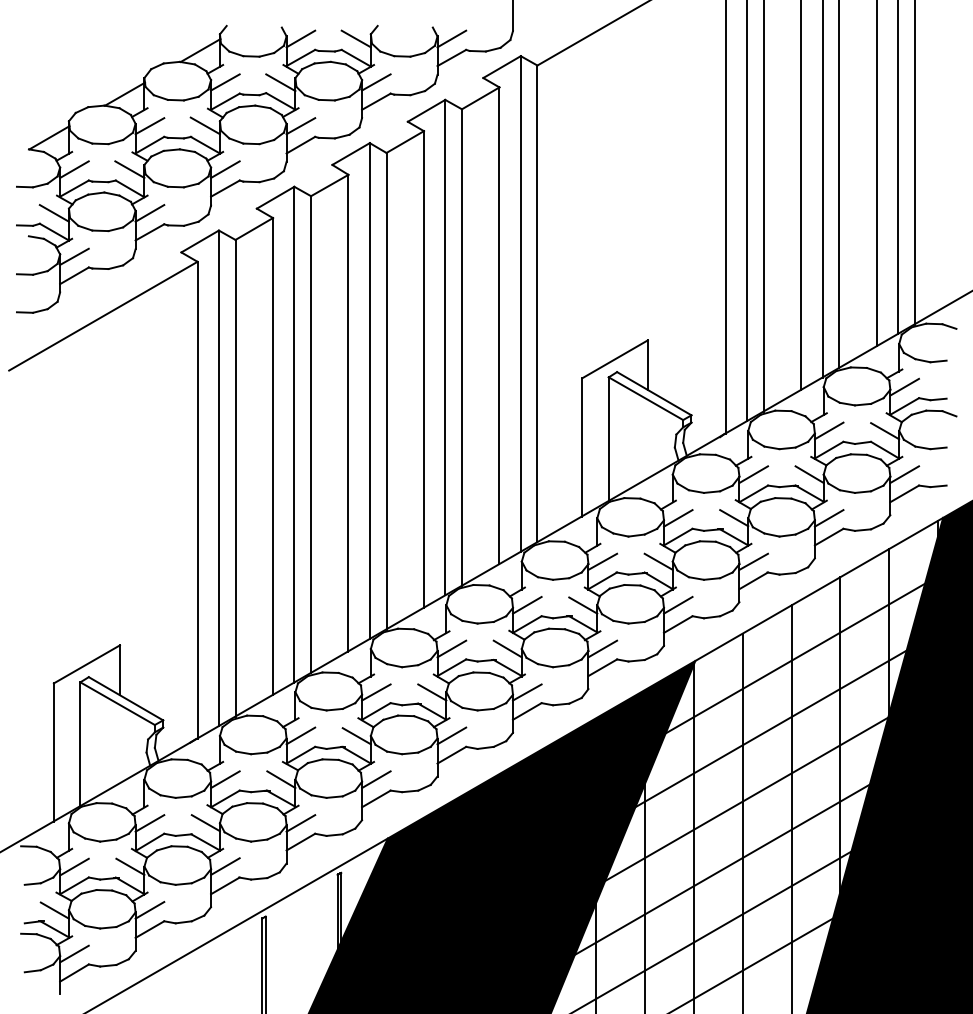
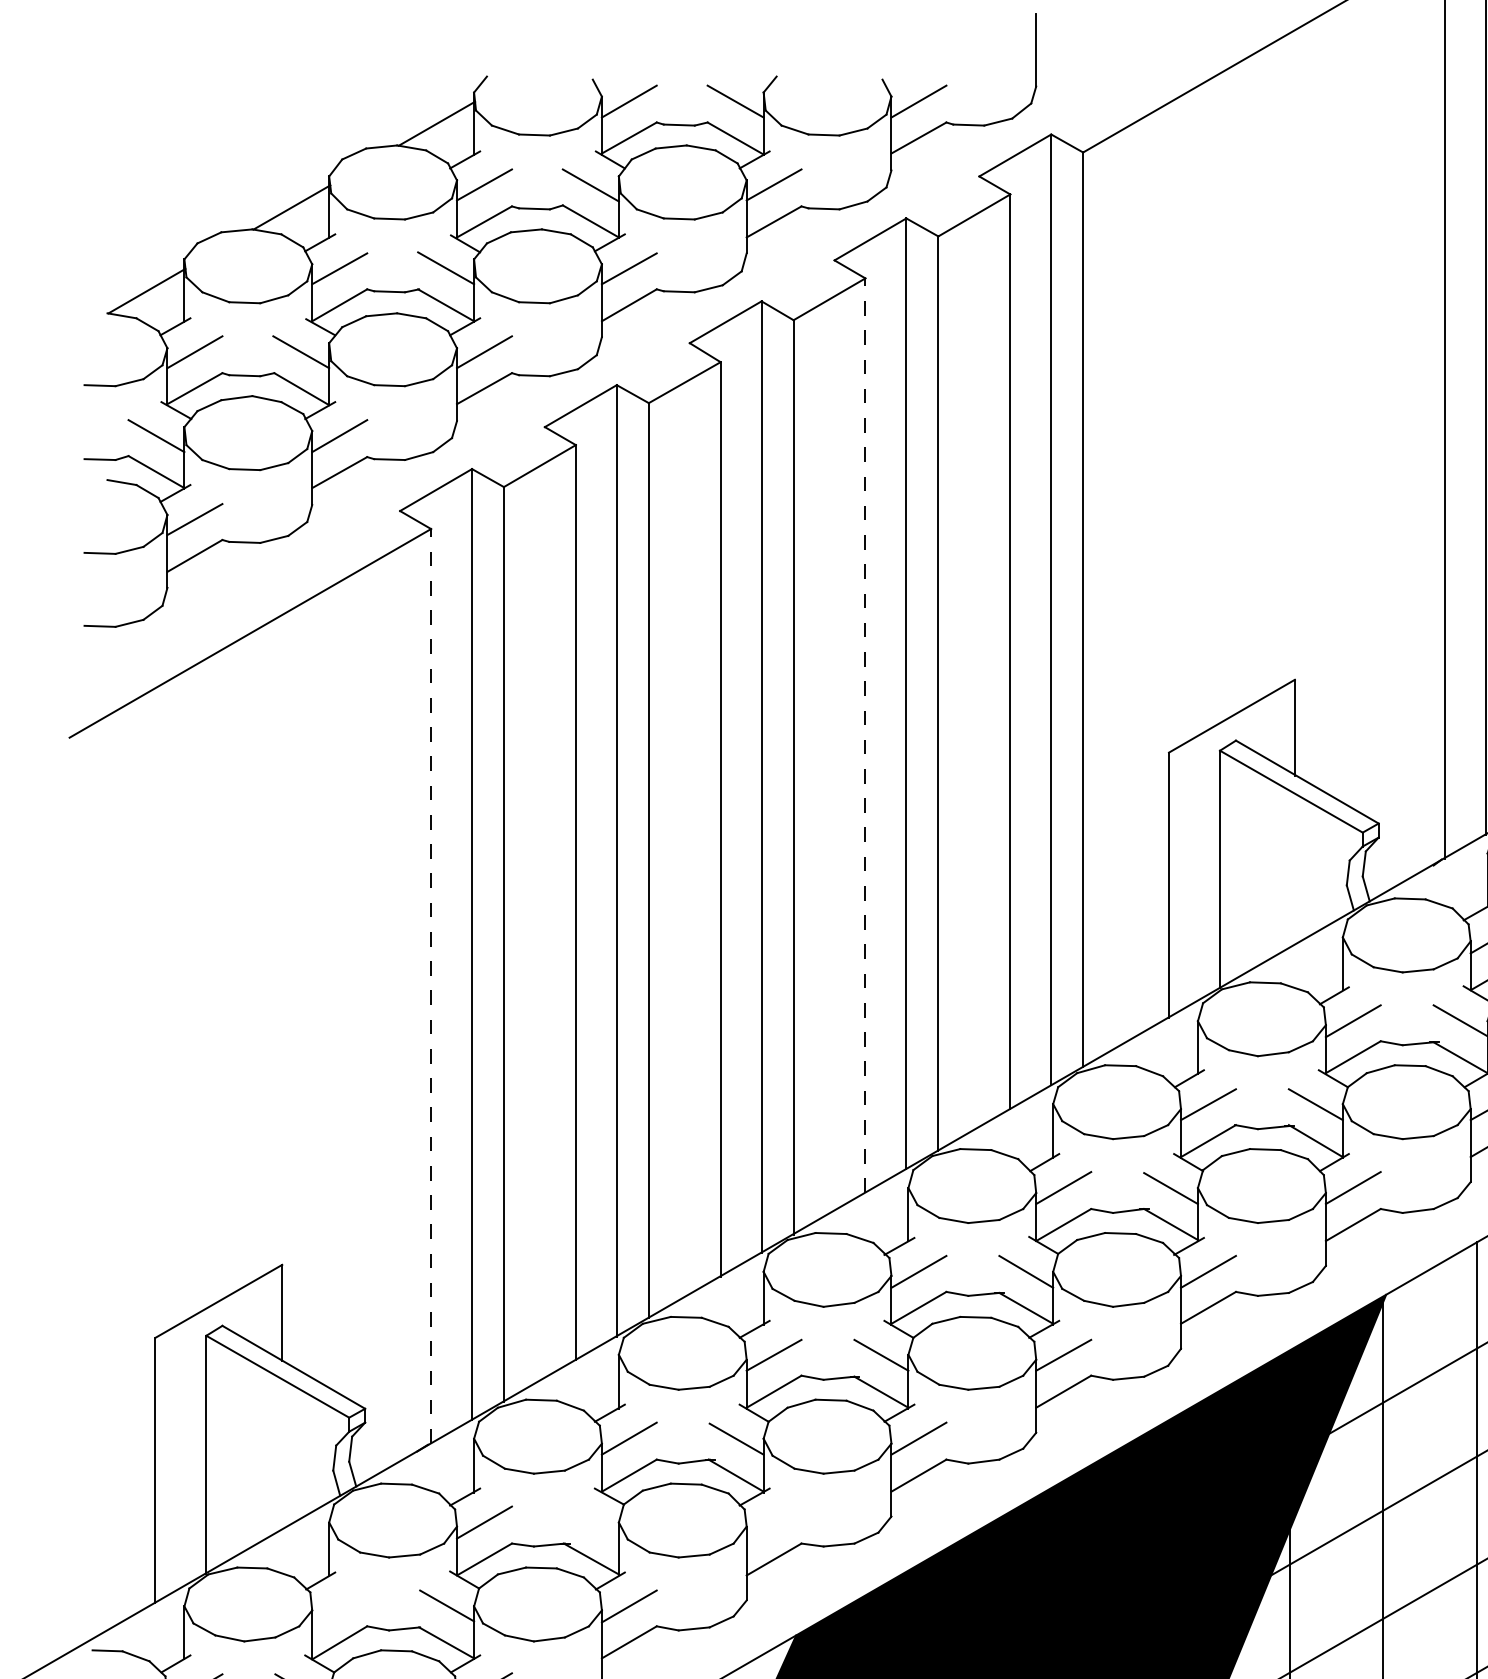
line: (423, 369) -> (864, 735), solid -> dashed
line: (197, 499) -> (430, 985), solid -> dashed
line: (281, 779) -> (592, 1522), removed
line: (376, 779) -> (774, 1522), removed
line: (149, 823) -> (338, 1606), removed

